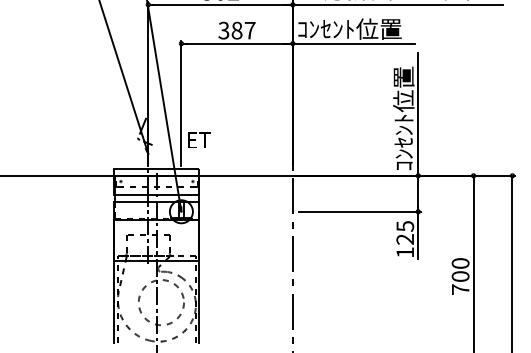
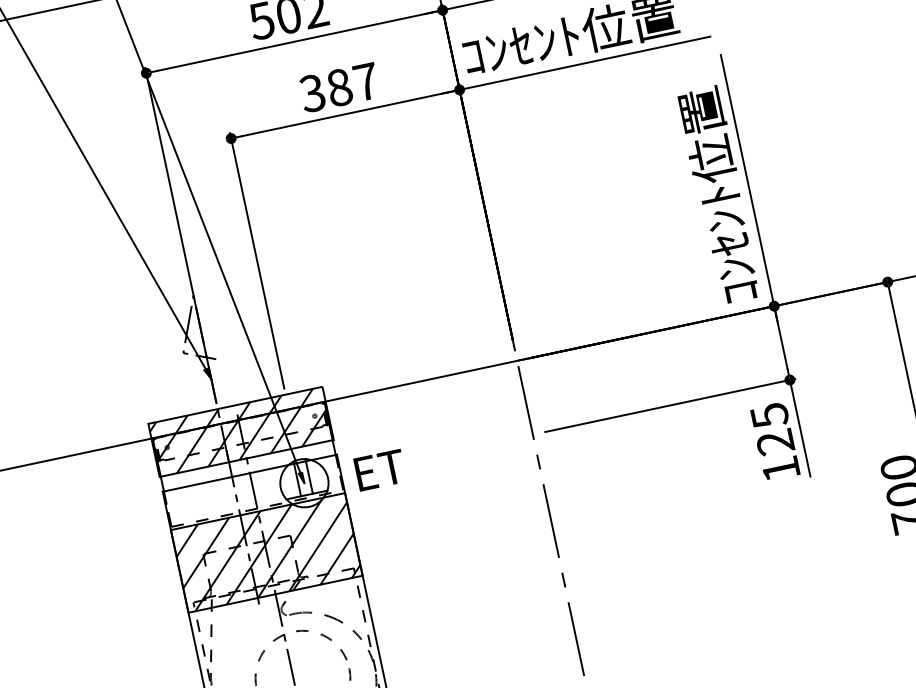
text: (199, 139) -> (380, 468), moved
hatch: (156, 181) -> (240, 432), added
hatch: (156, 240) -> (265, 552), added

